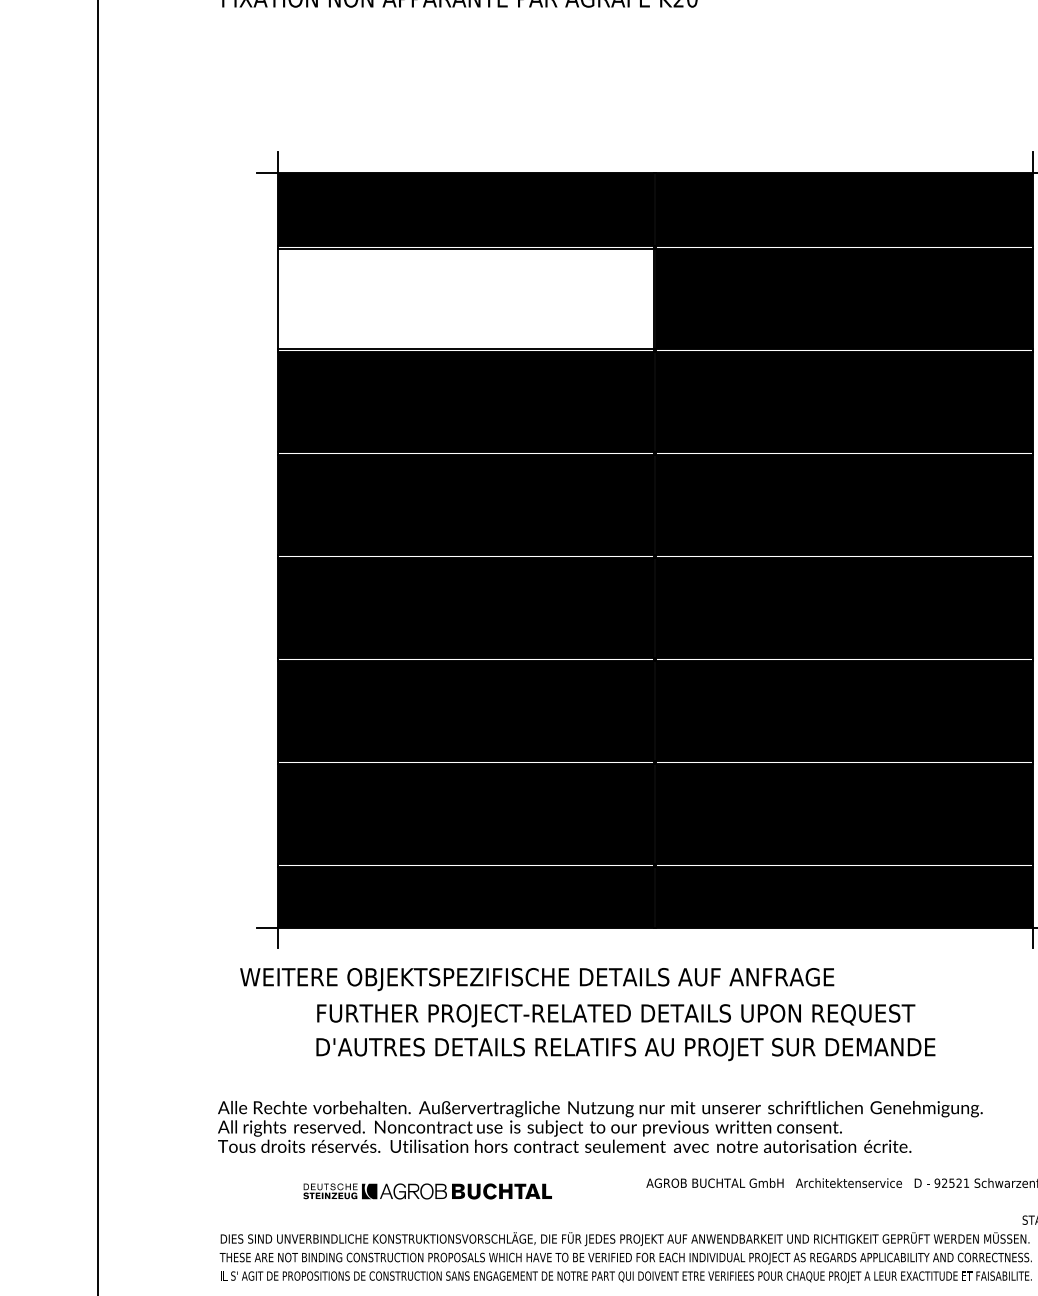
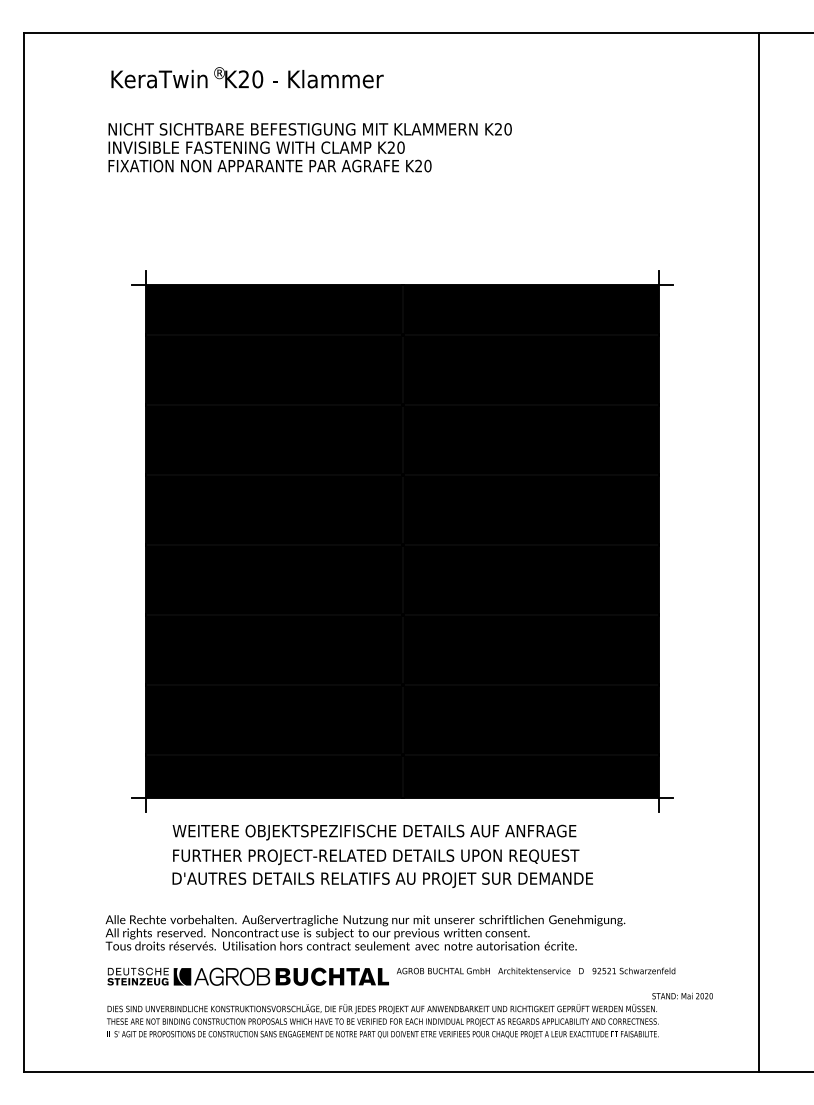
fill: (465, 299) -> (273, 370), added
text: (537, 979) -> (374, 832), moved
part: (426, 1191) -> (247, 976), size x1.67

